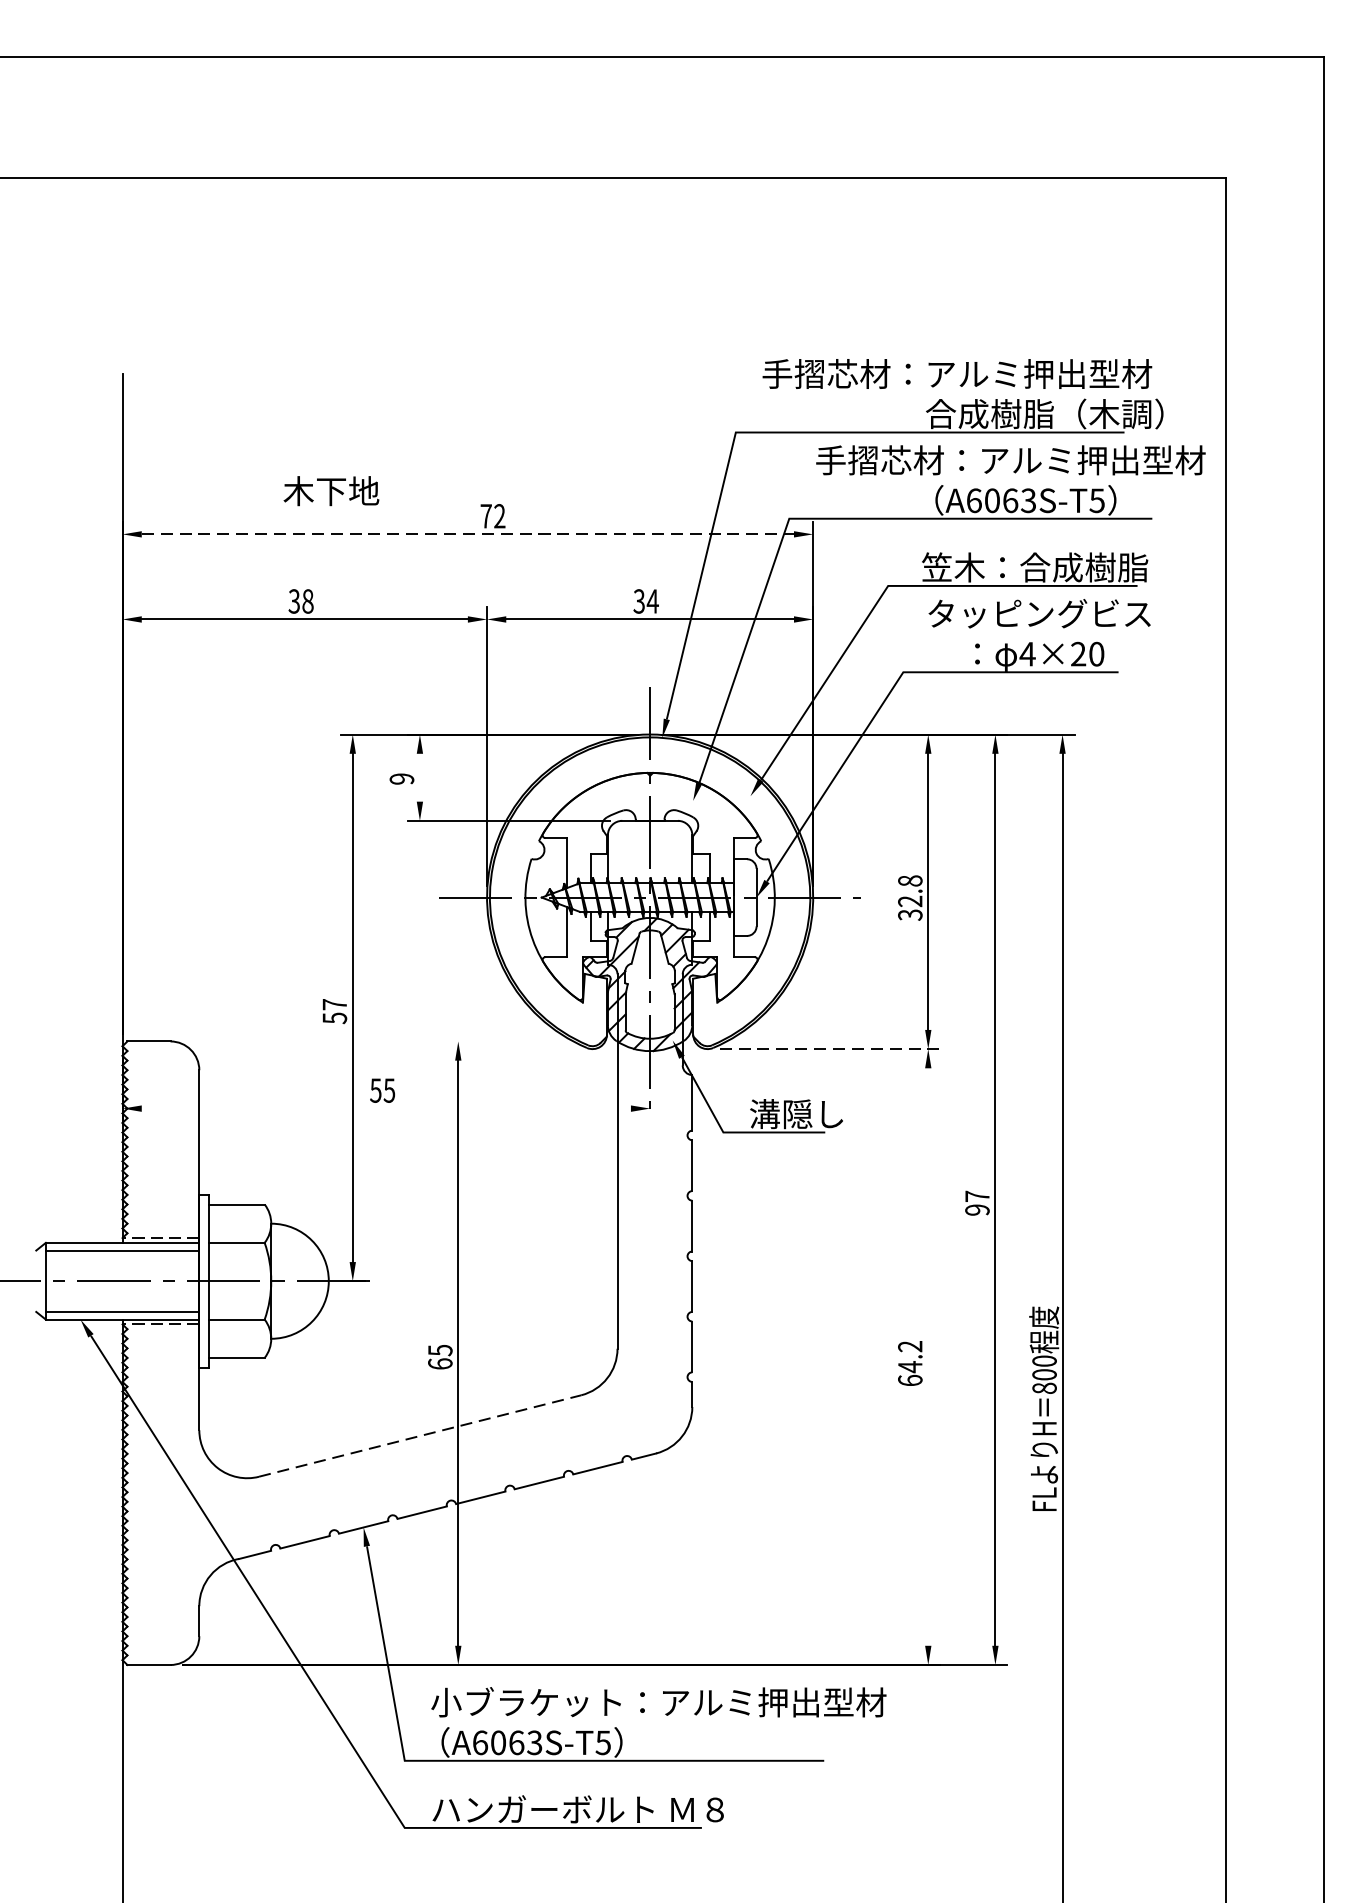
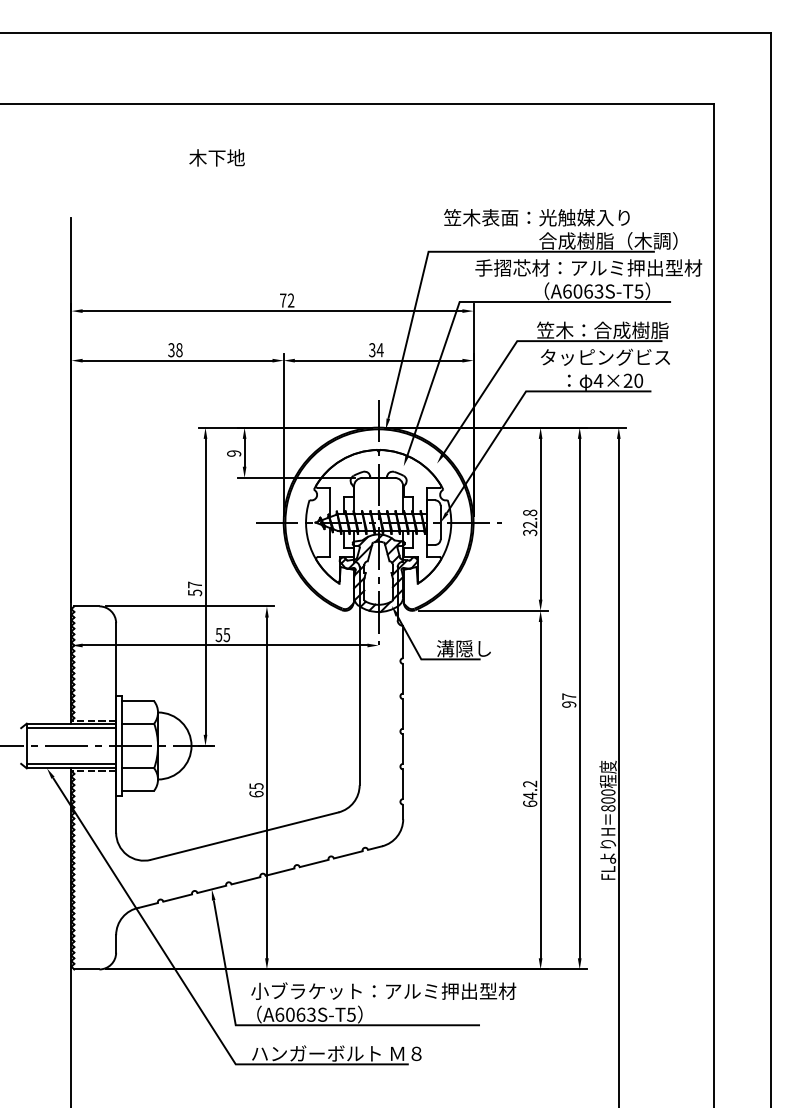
text: (957, 373) -> (557, 217), 手摺芯材：アルミ押出型材 -> 笠木表面：光触媒入り
text: (330, 490) -> (216, 157), moved
line: (467, 535) -> (272, 311), dashed -> solid
line: (419, 777) -> (244, 452), added
line: (325, 1041) -> (189, 606), added
line: (830, 1048) -> (483, 610), dashed -> solid
line: (385, 1108) -> (224, 645), added
line: (928, 1357) -> (540, 790), added
line: (419, 1436) -> (244, 836), dashed -> solid

